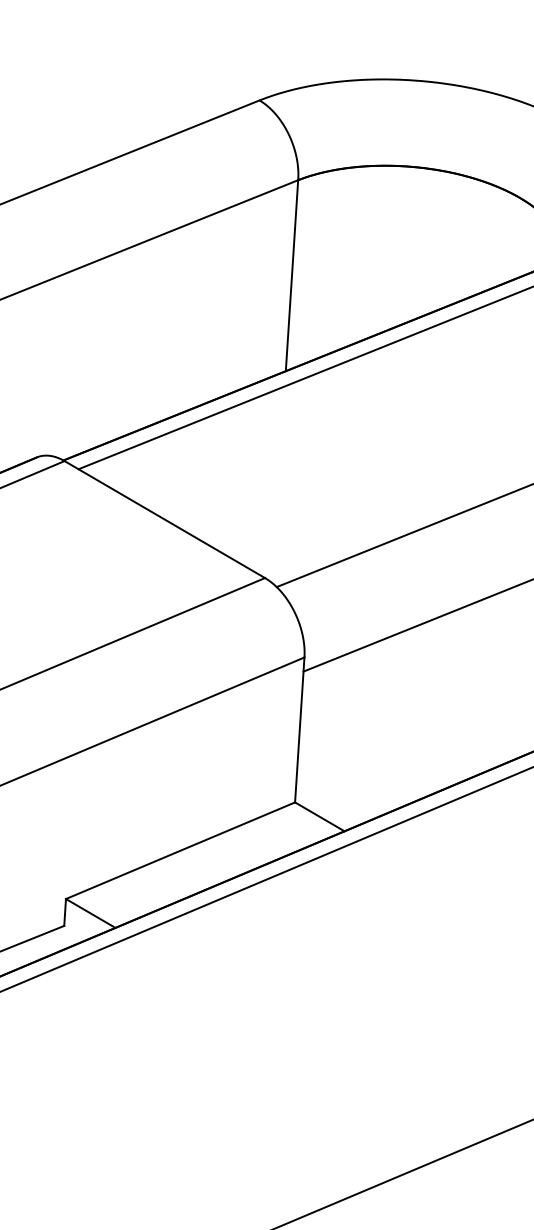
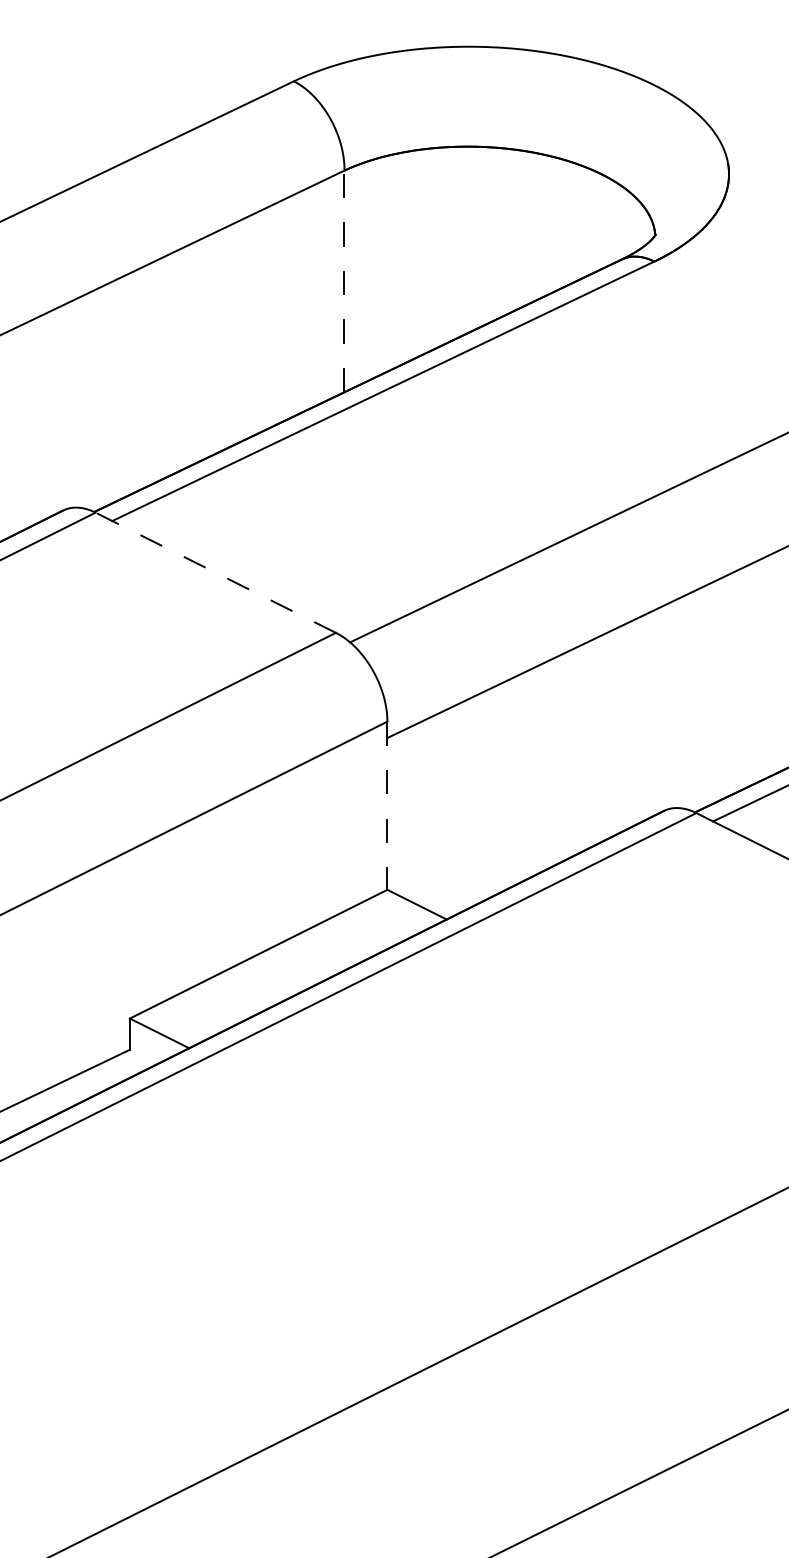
line: (292, 275) -> (344, 281), solid -> dashed
line: (164, 519) -> (215, 572), solid -> dashed
line: (299, 730) -> (387, 806), solid -> dashed

